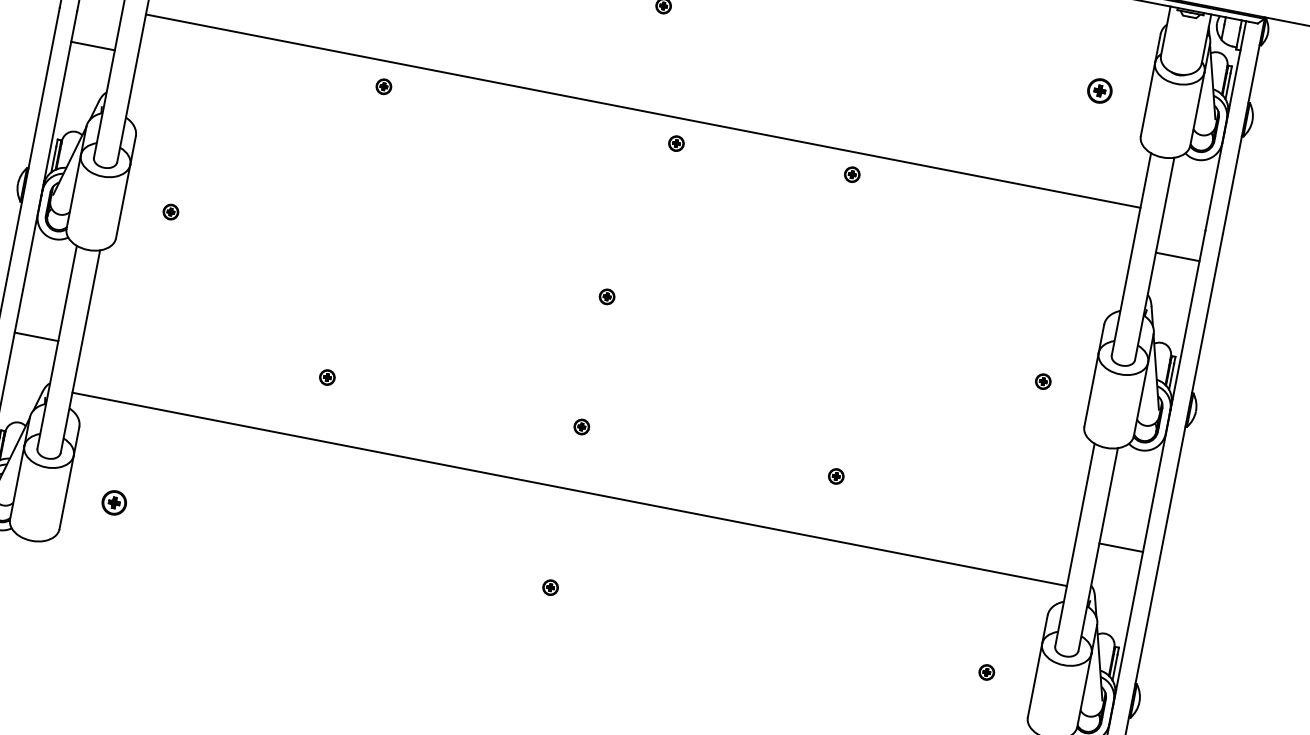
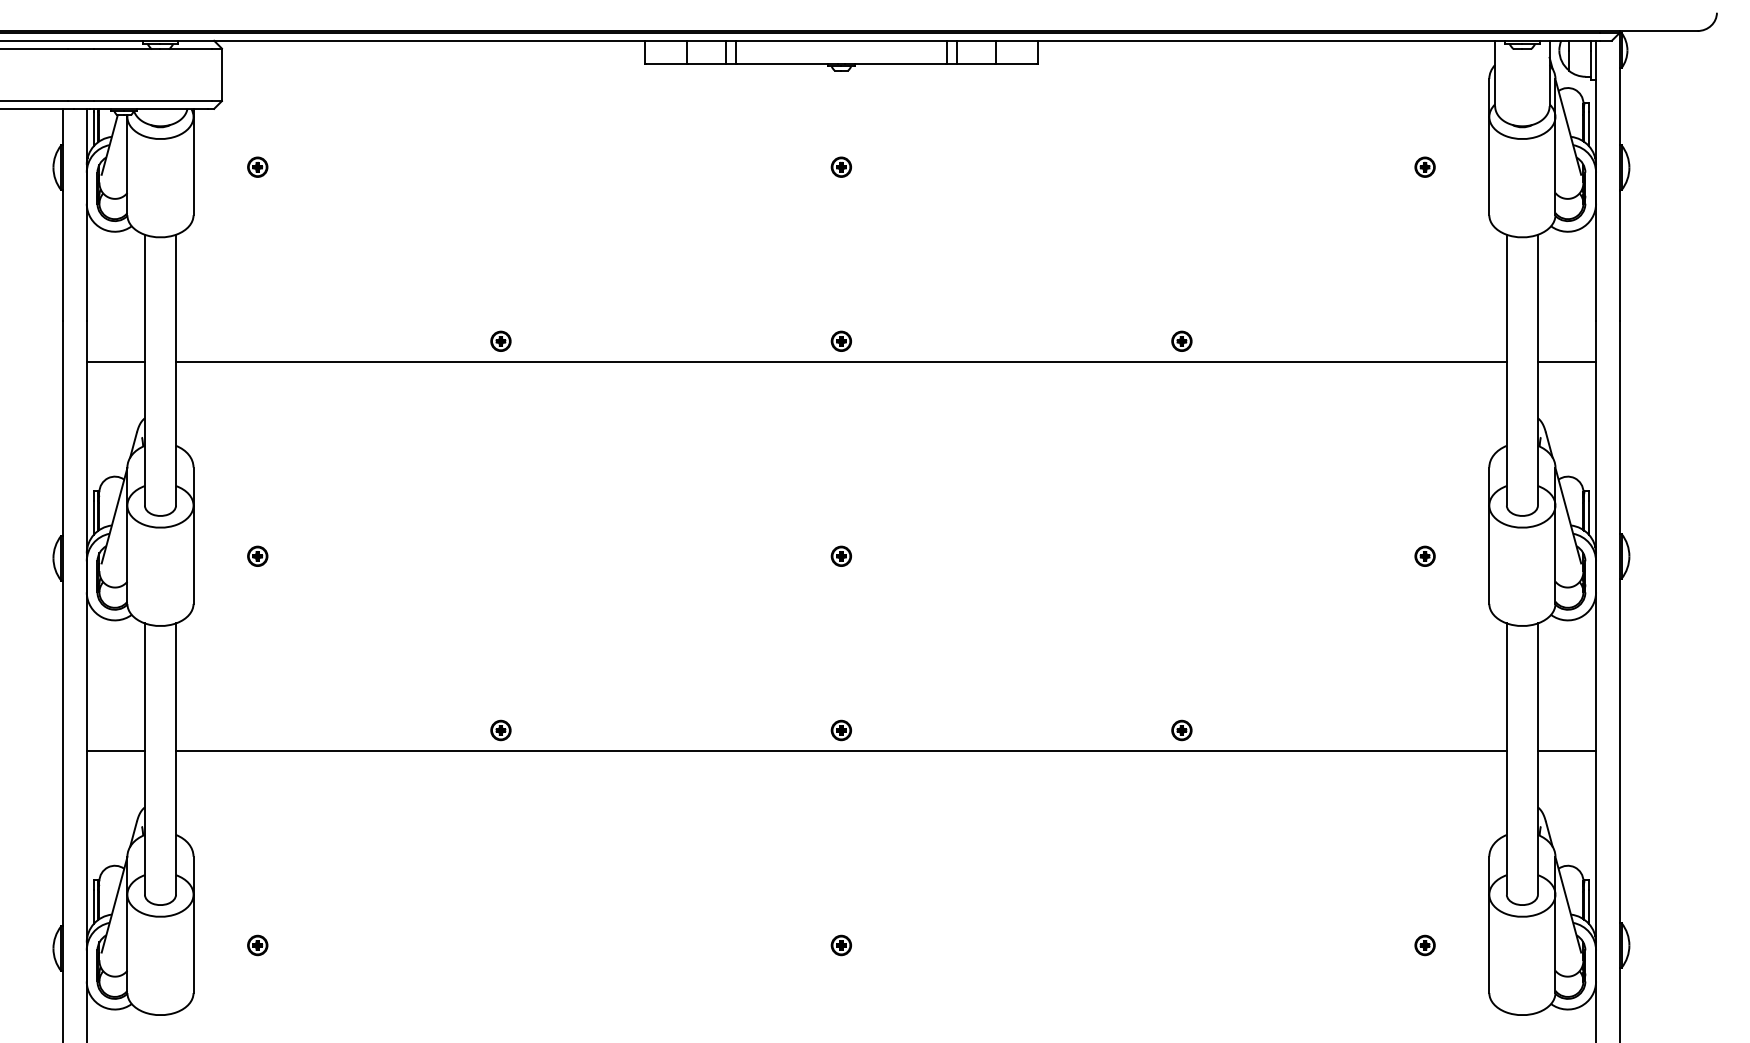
part: (1099, 90) -> (1424, 166), size x0.62
line: (643, 110) -> (841, 361), moved
part: (675, 142) -> (840, 340), moved
part: (852, 174) -> (1181, 340), moved
line: (569, 489) -> (841, 750), moved
part: (114, 502) -> (257, 945), size x0.62

